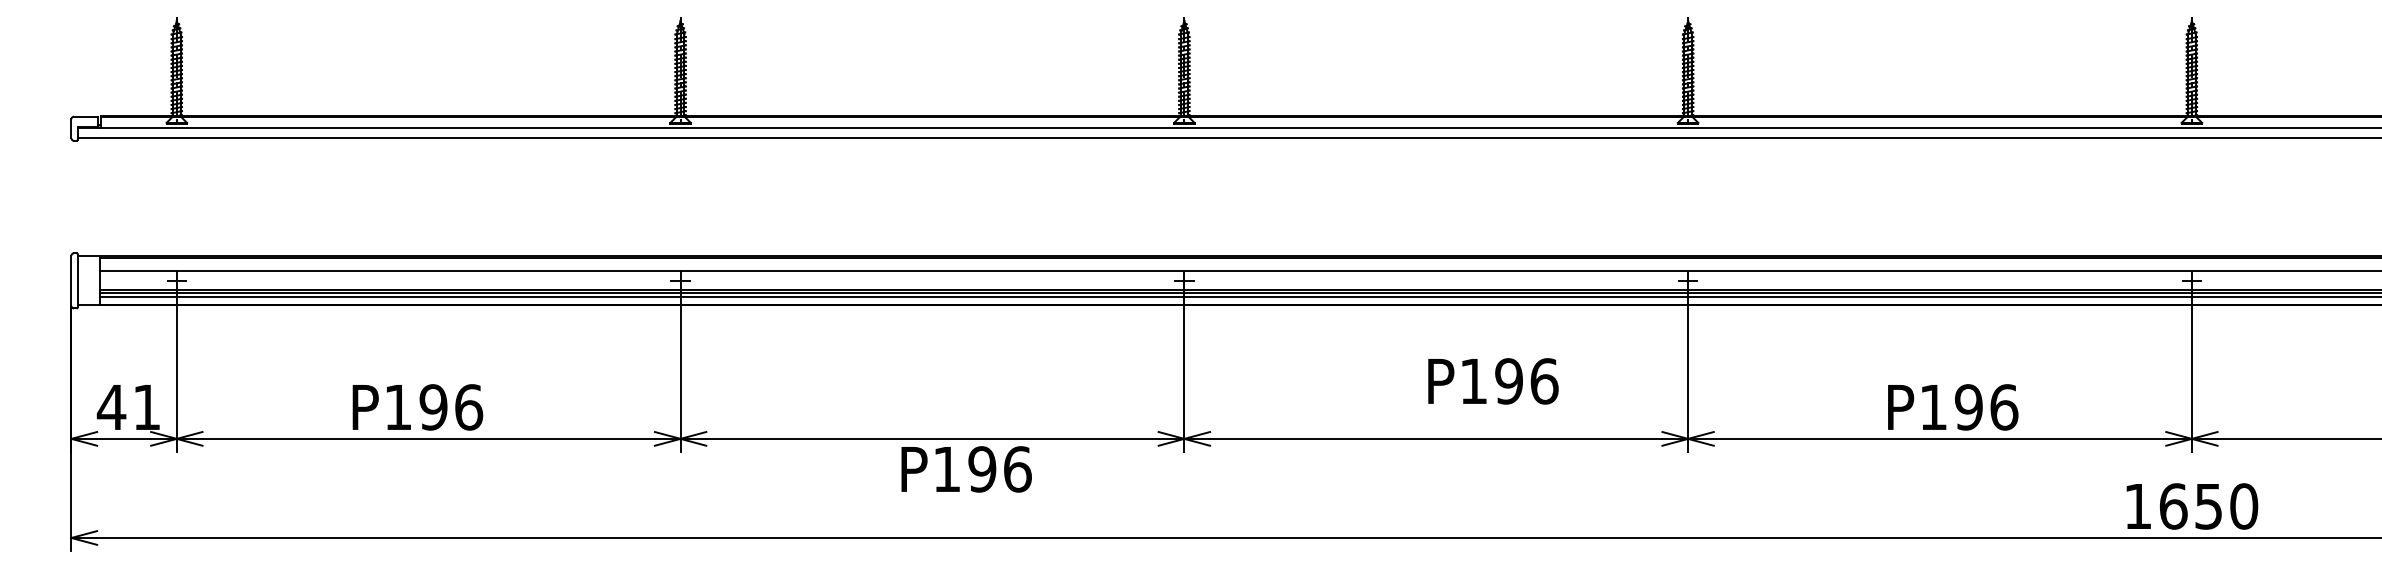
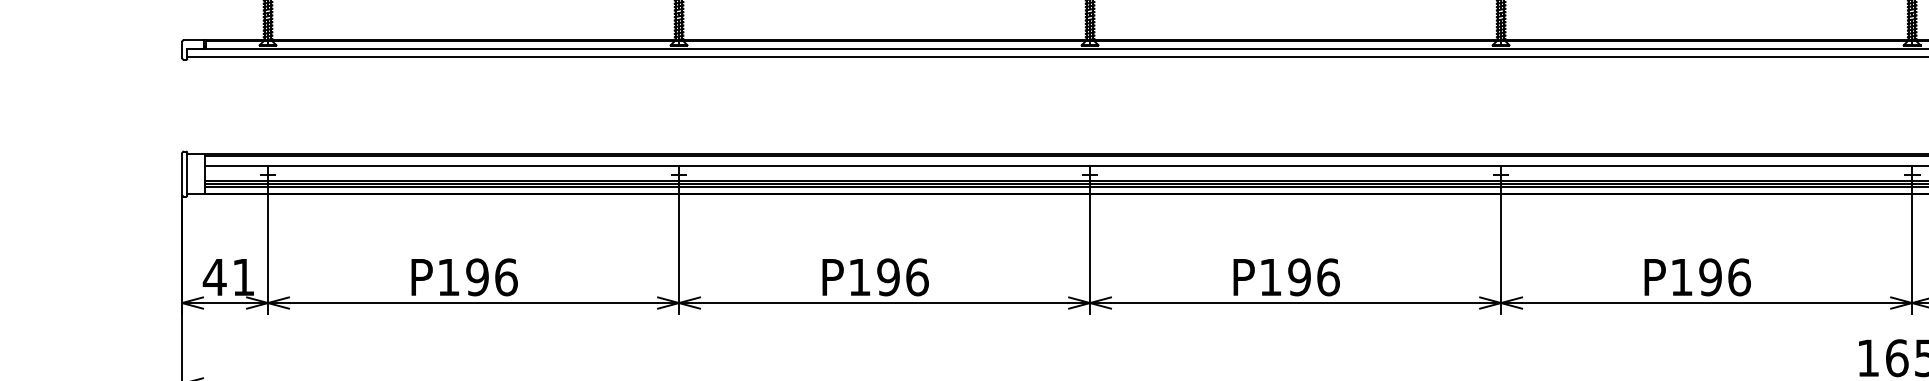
text: (1493, 381) -> (1286, 277), moved
text: (1953, 407) -> (1698, 277), moved
text: (966, 469) -> (875, 277), moved

